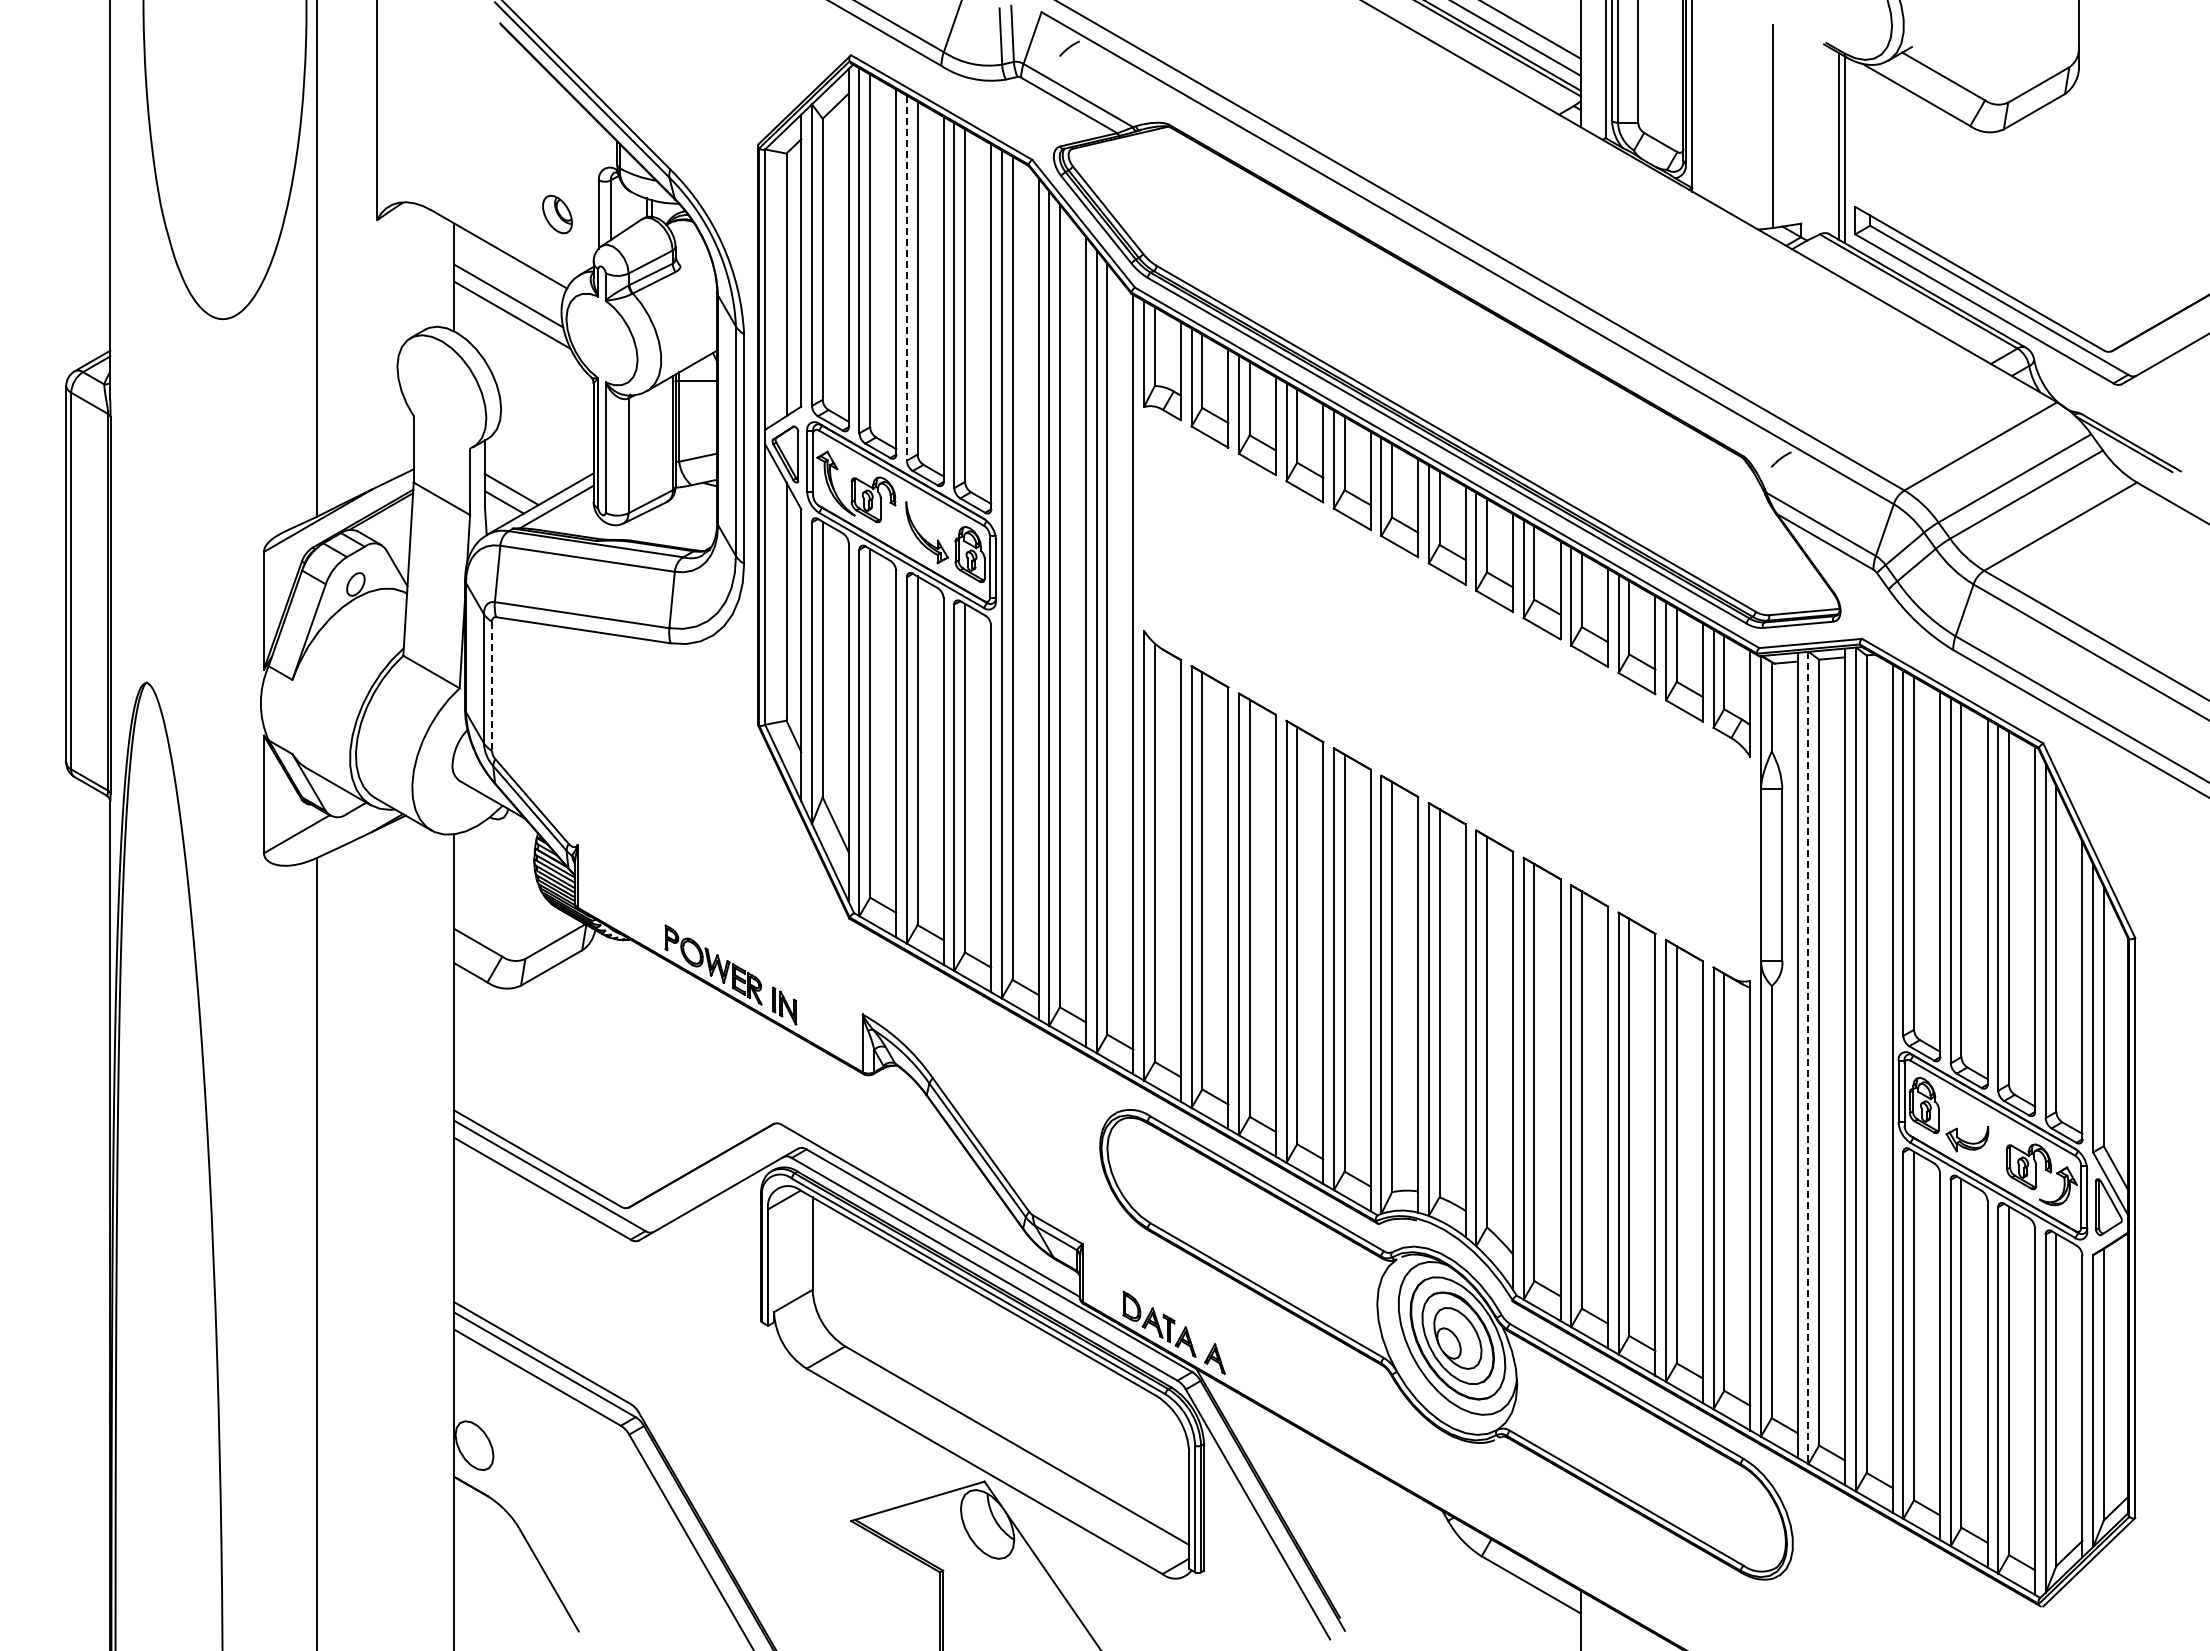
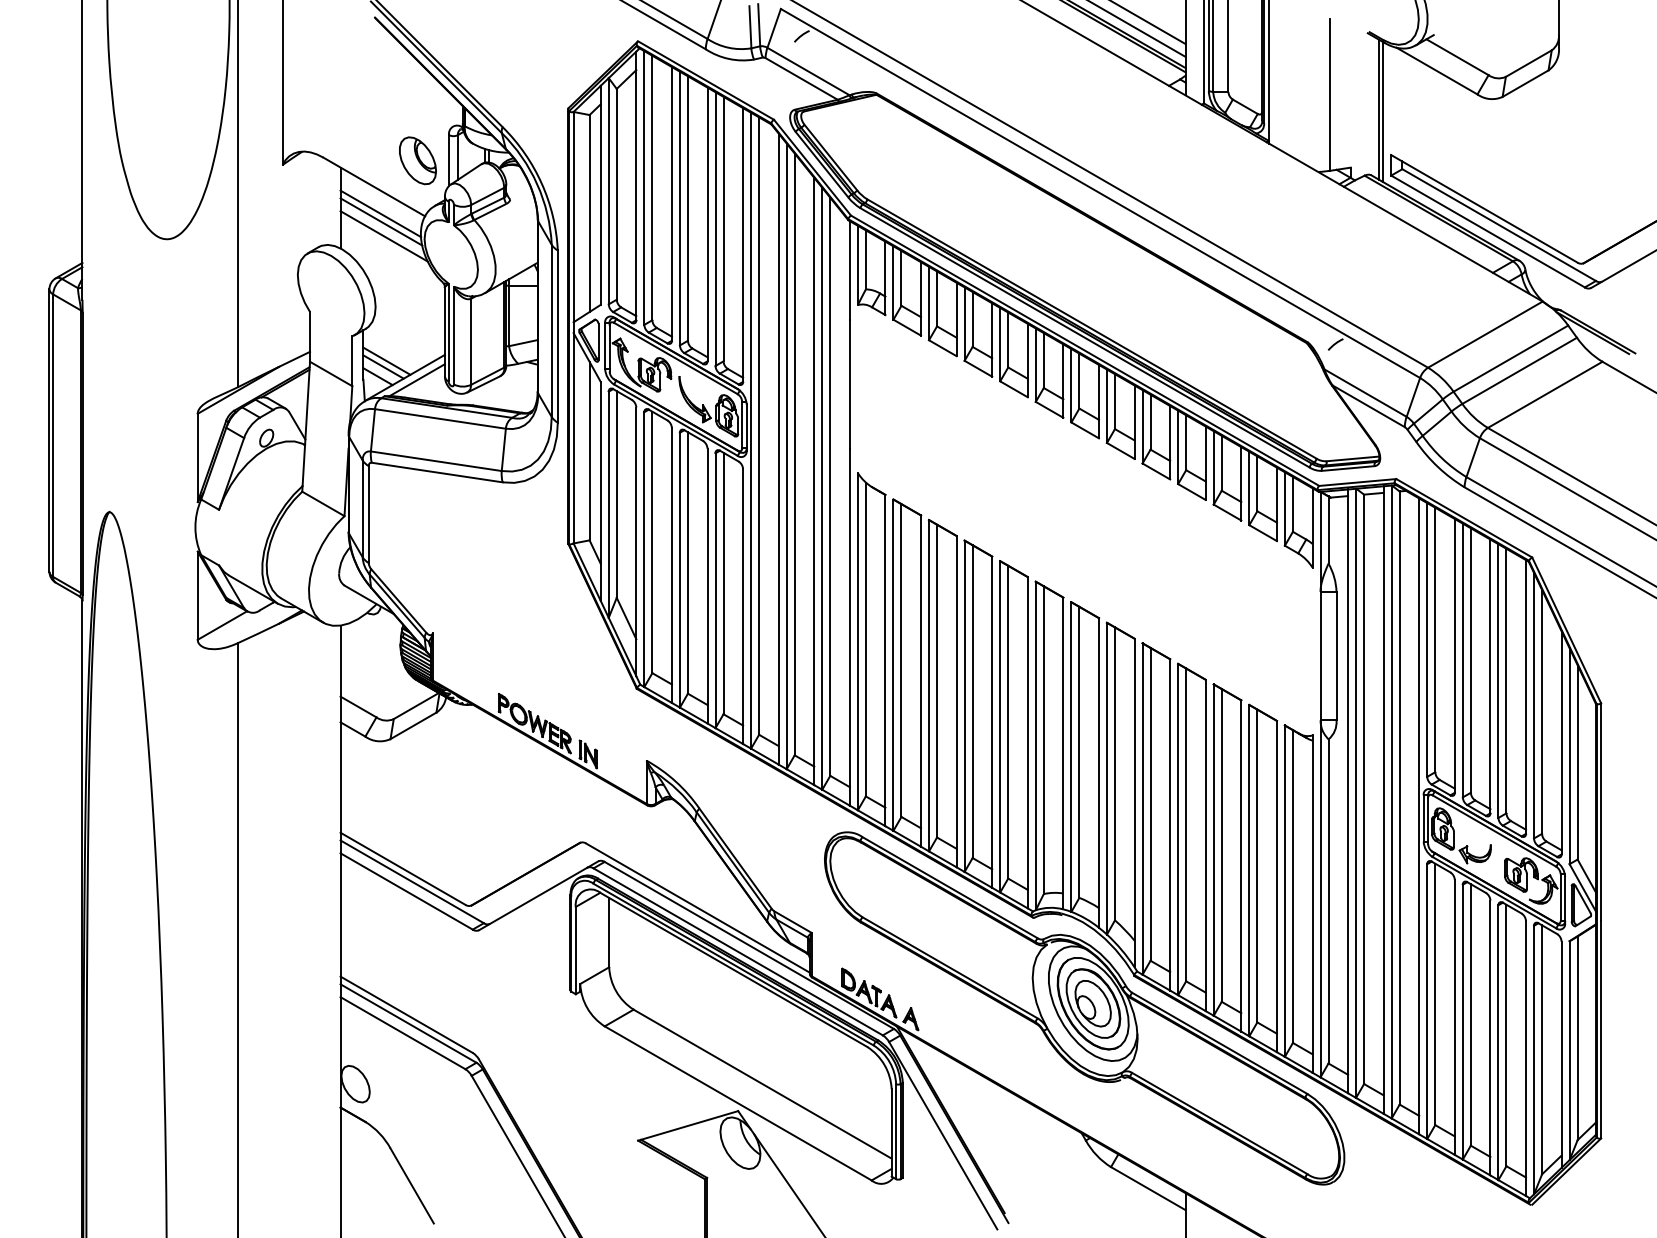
part: (557, 214) -> (417, 160), size x1.67
line: (906, 278) -> (679, 208), dashed -> solid
line: (507, 285) -> (380, 214), added
line: (515, 481) -> (386, 361), added
line: (492, 686) -> (369, 514), dashed -> solid
line: (1808, 1058) -> (1356, 793), dashed -> solid

